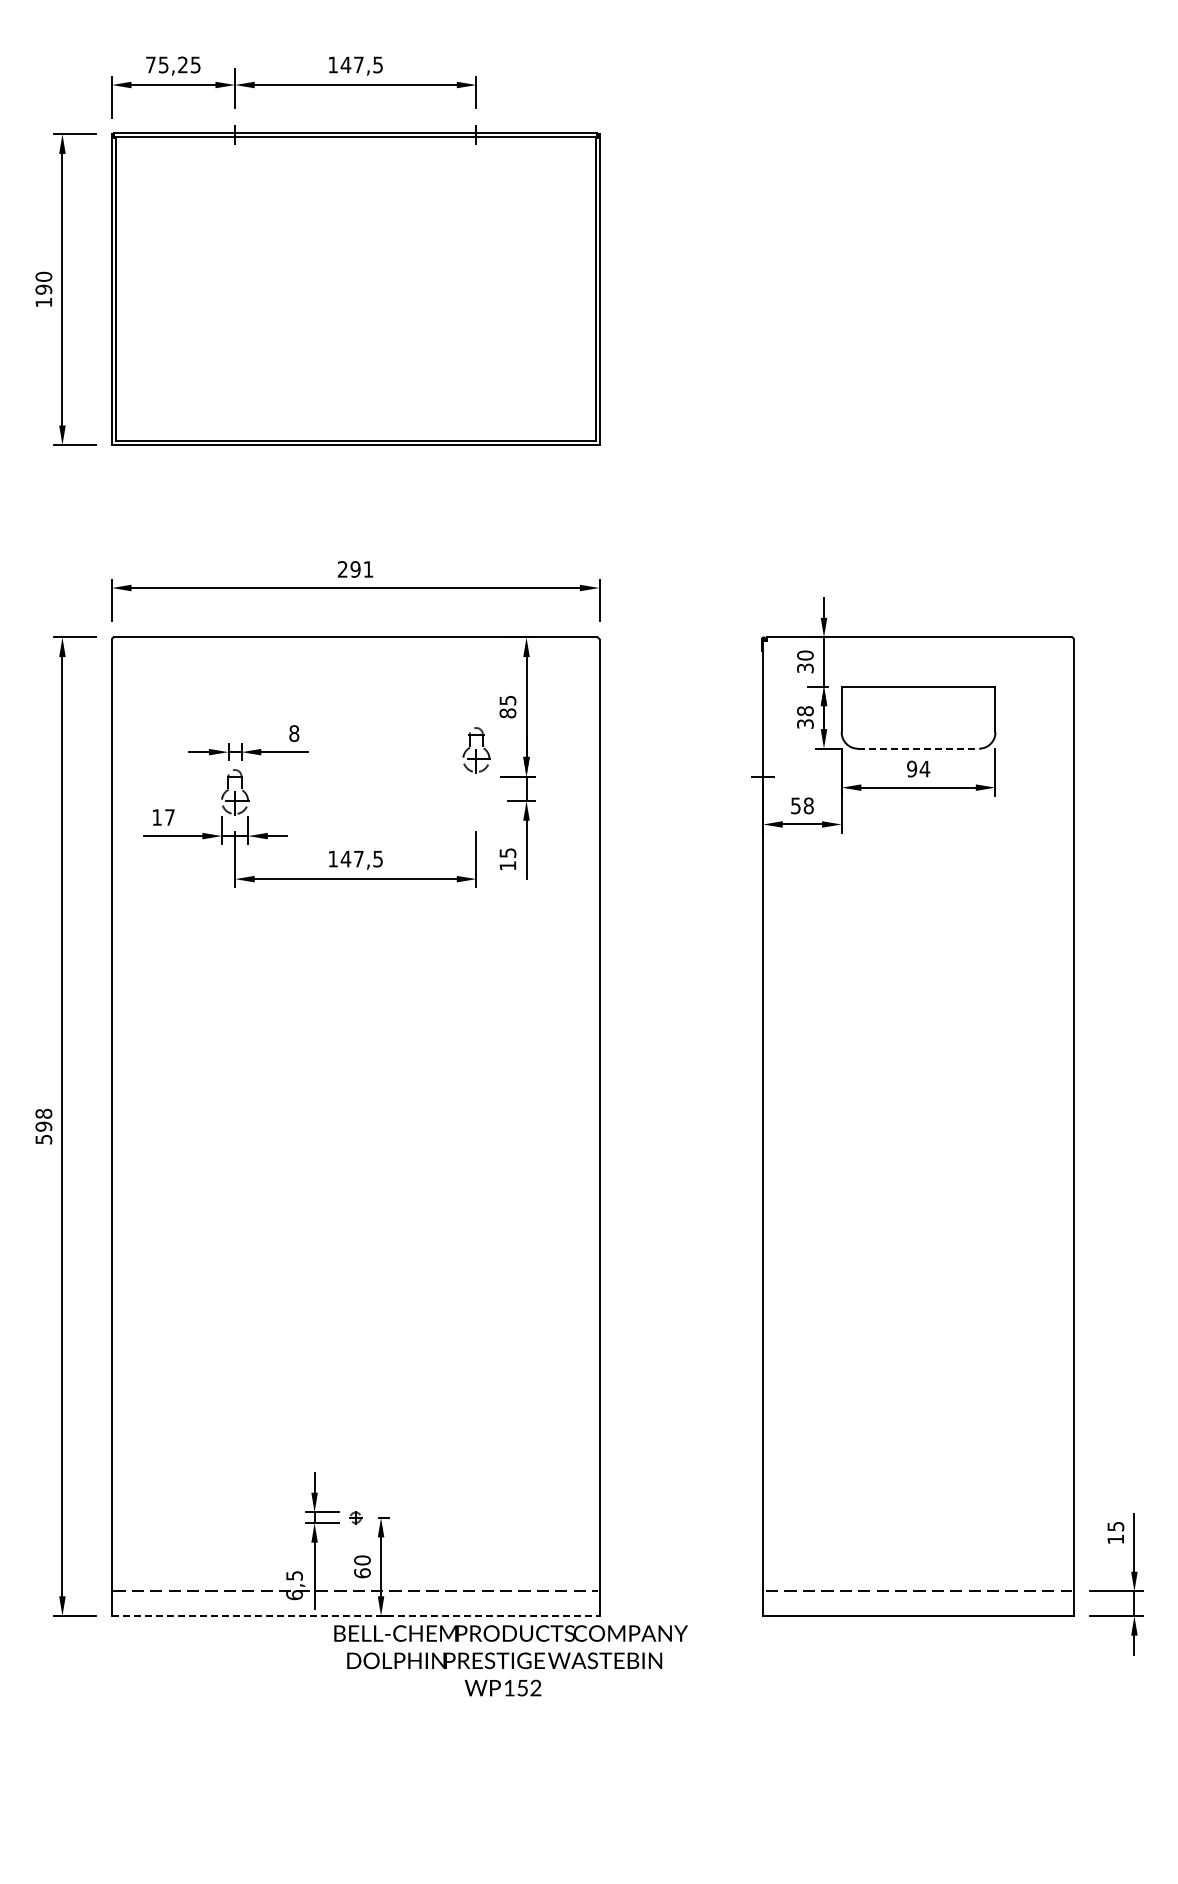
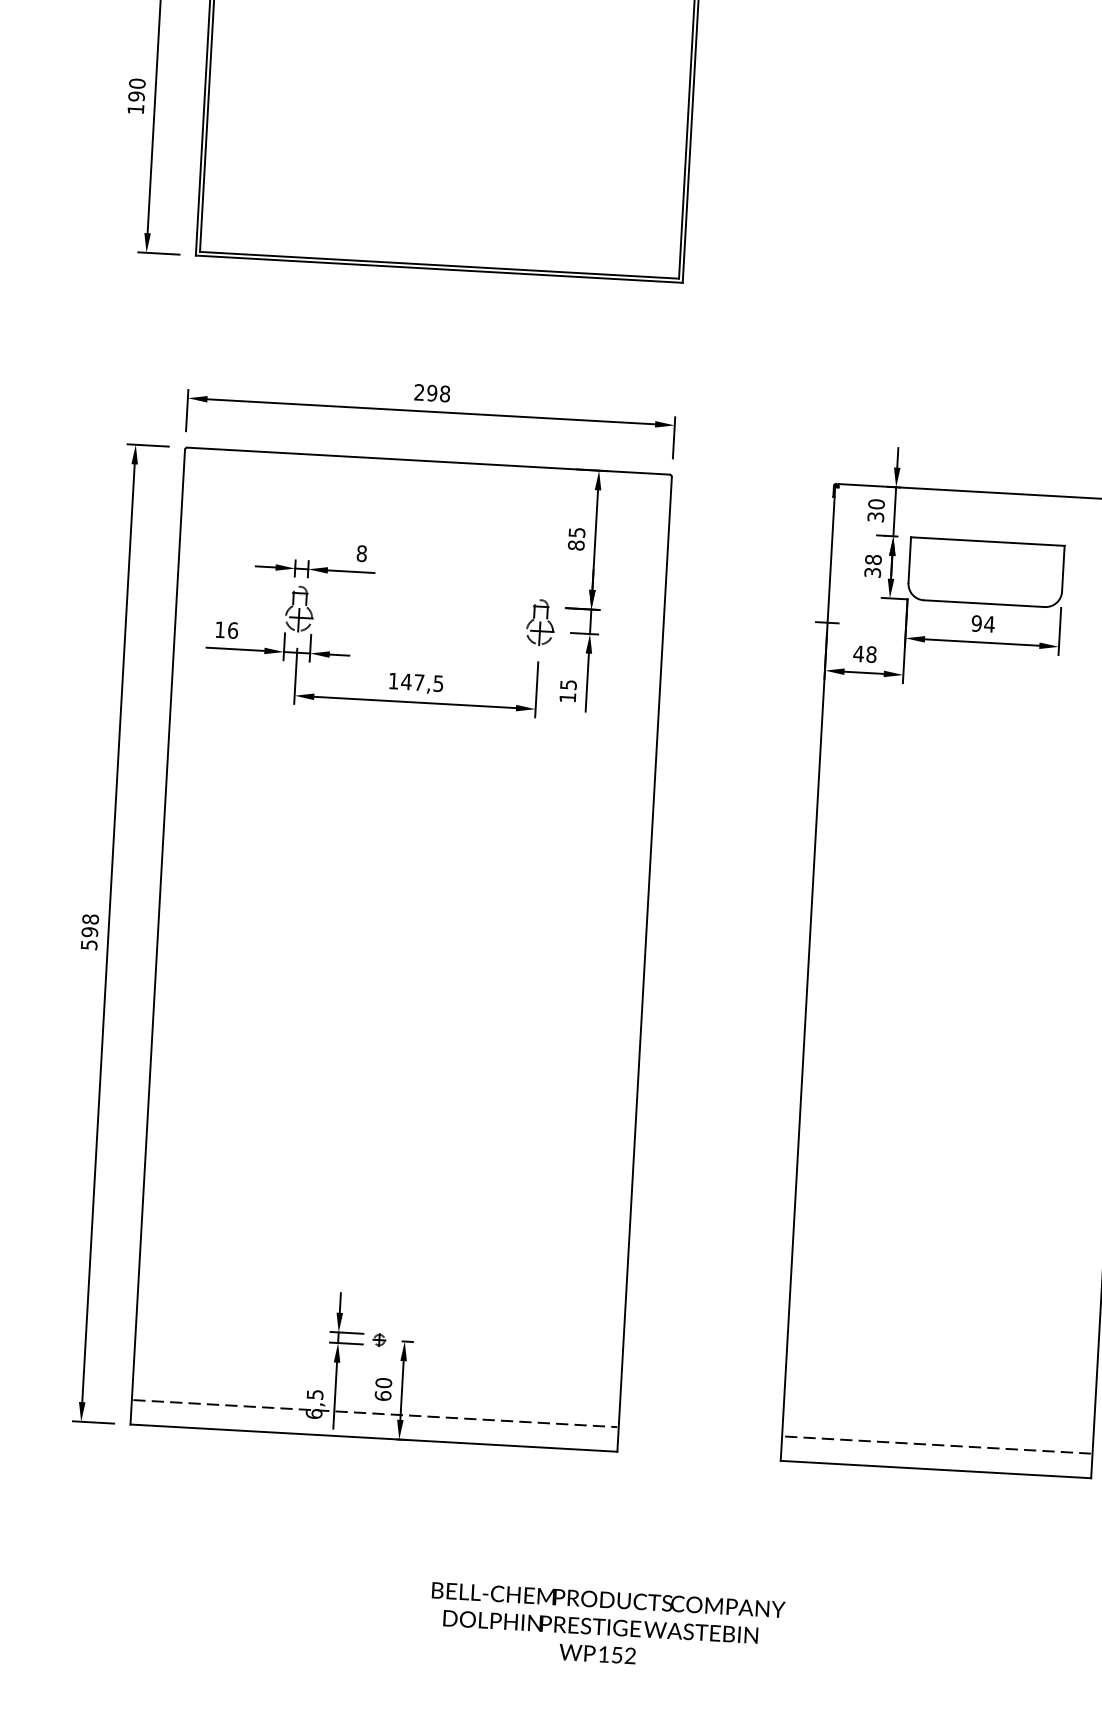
text: (368, 569) -> (445, 394), 291 -> 298
line: (918, 748) -> (984, 603), dashed -> solid
part: (476, 750) -> (540, 622), moved
text: (795, 805) -> (858, 653), 58 -> 48
text: (170, 817) -> (233, 630), 17 -> 16
line: (355, 1615) -> (373, 1437), dashed -> solid
text: (510, 1660) -> (606, 1626), moved

